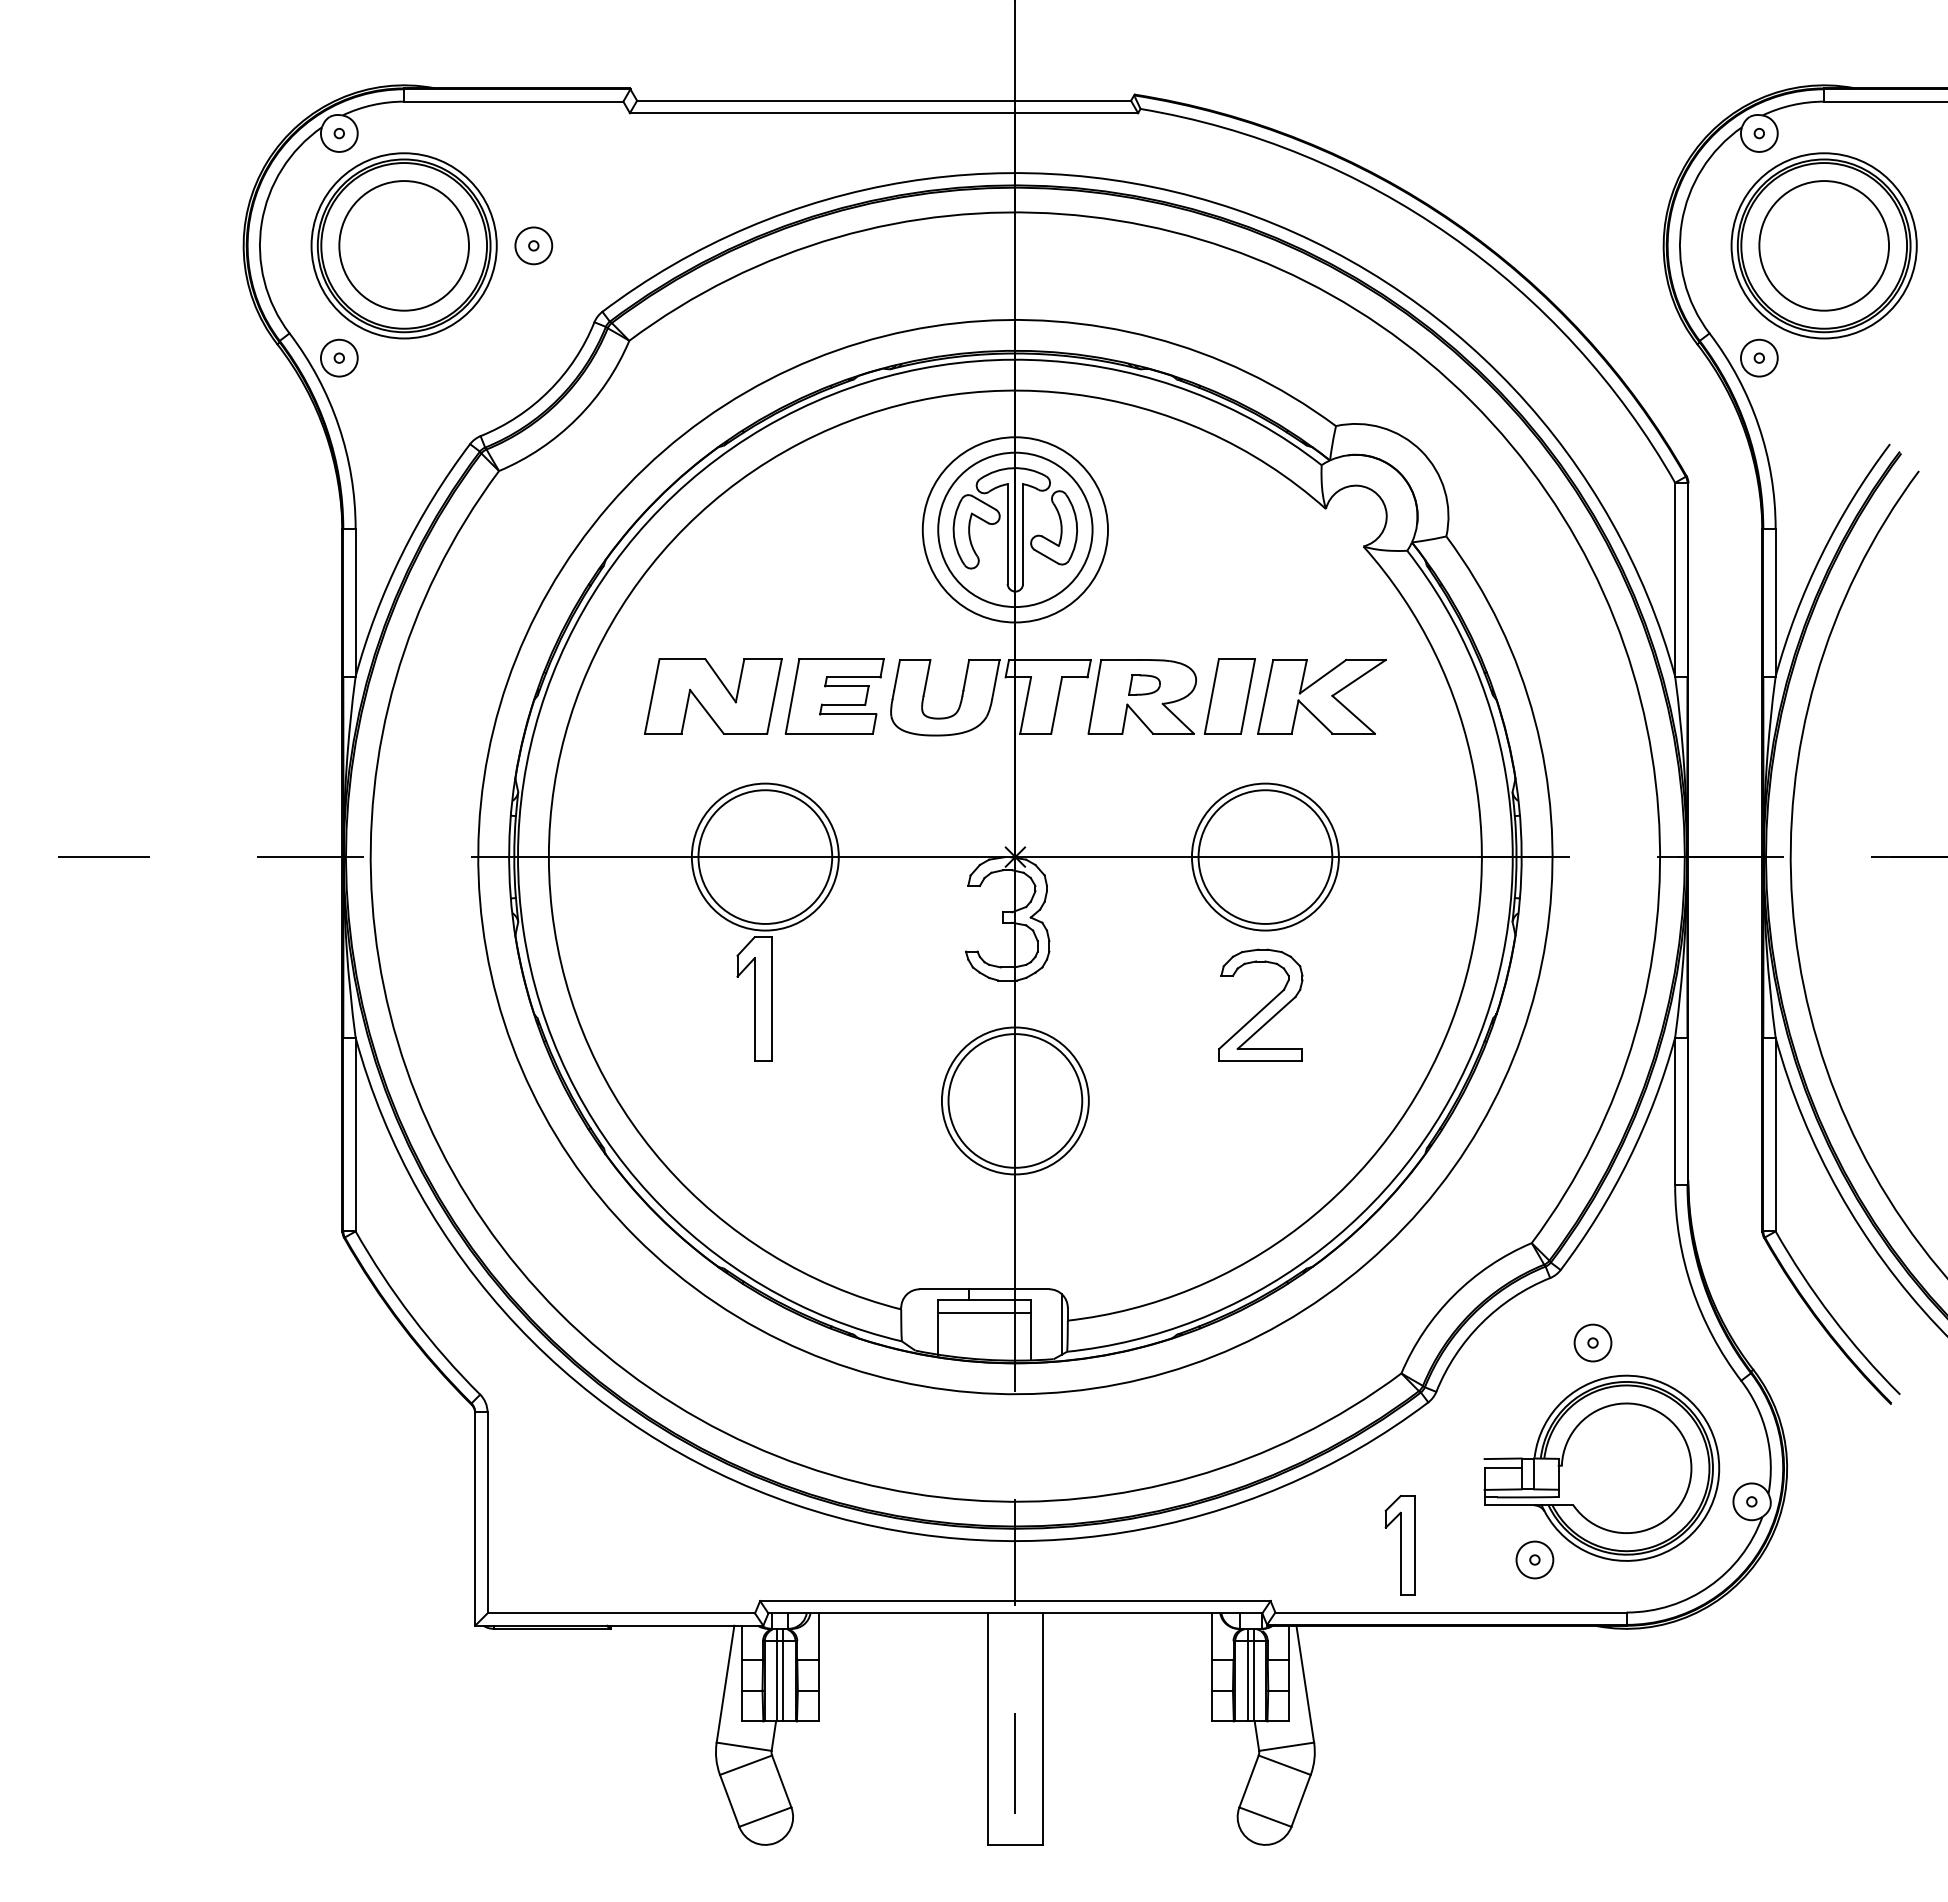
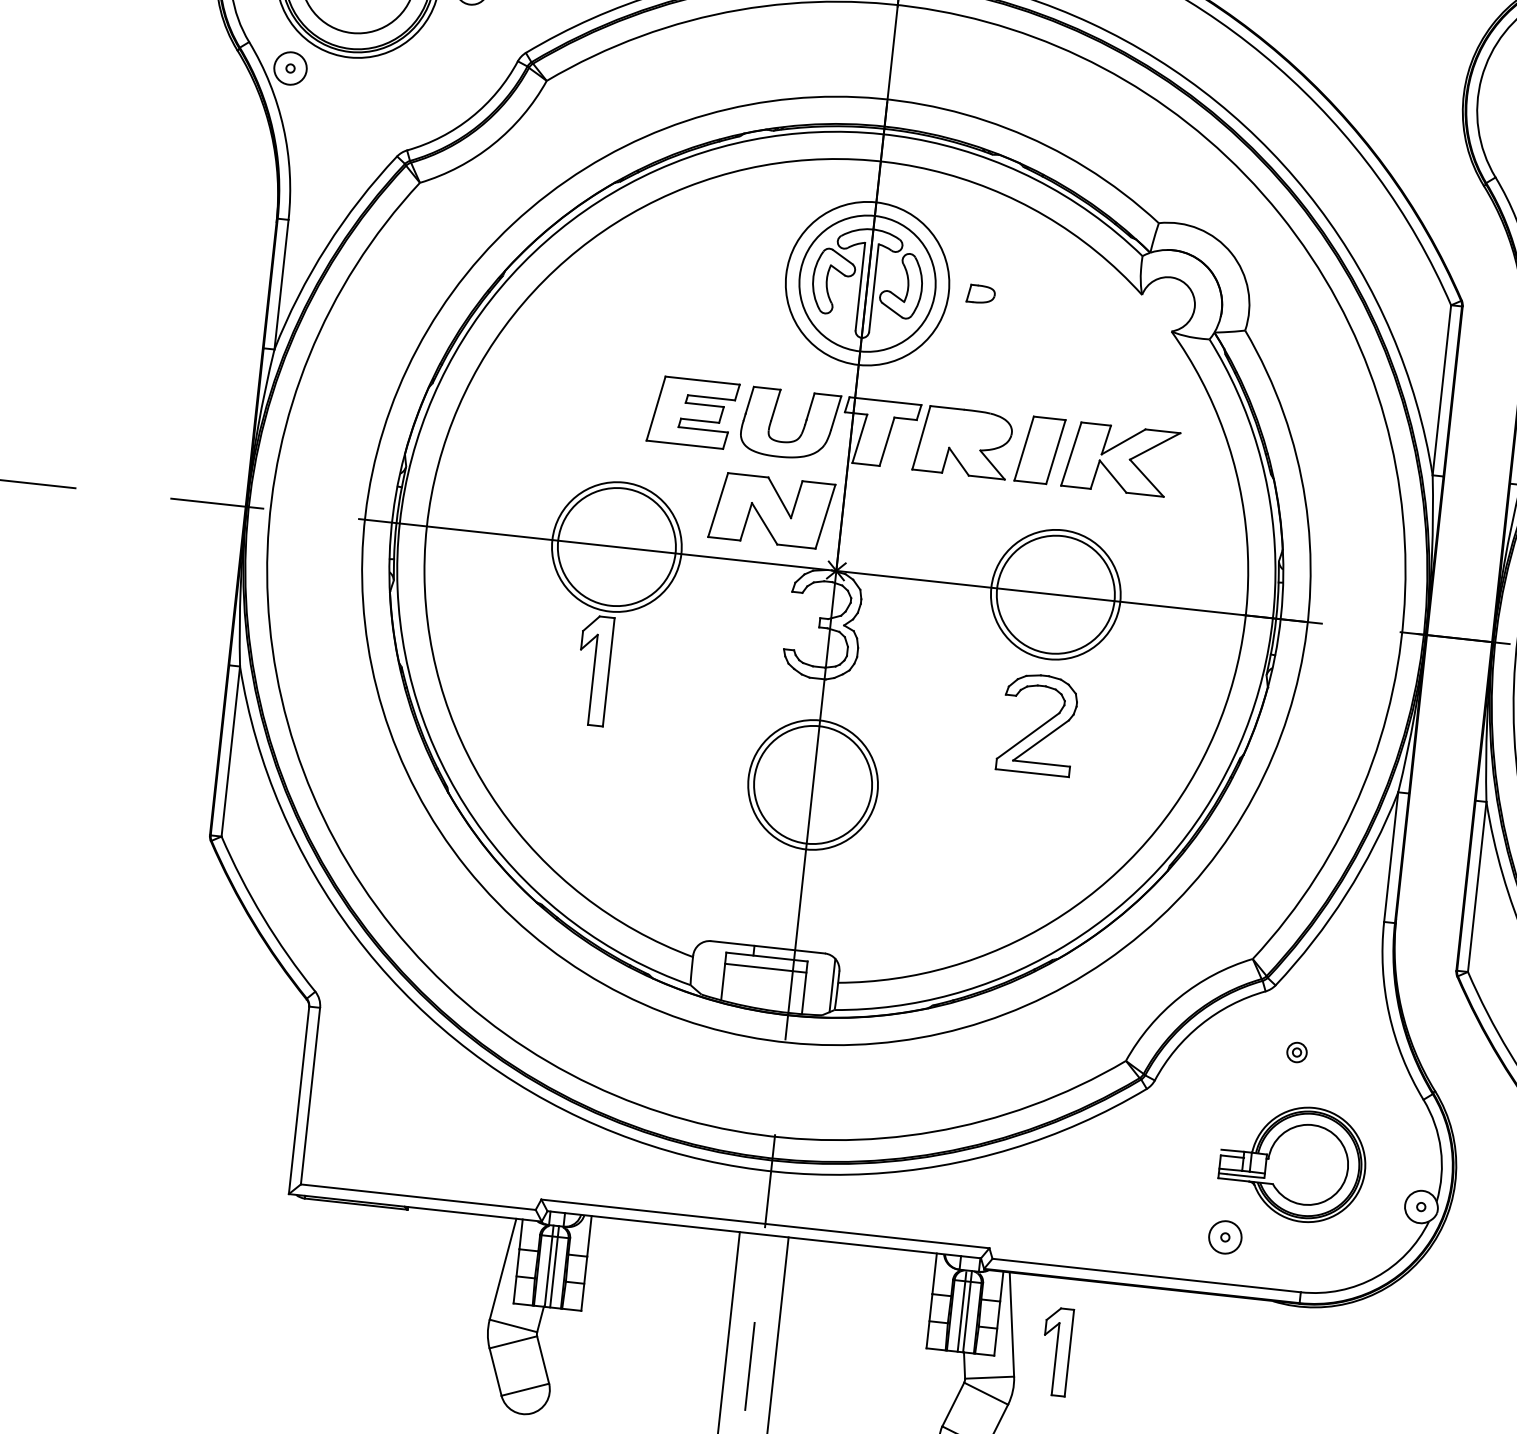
part: (1144, 684) -> (981, 293), moved
part: (713, 696) -> (771, 510), moved
circle: (1592, 1342) -> (1296, 1052), size x0.6
part: (1601, 1467) -> (1292, 1162), size x0.7
part: (1399, 1545) -> (1055, 1351), moved

